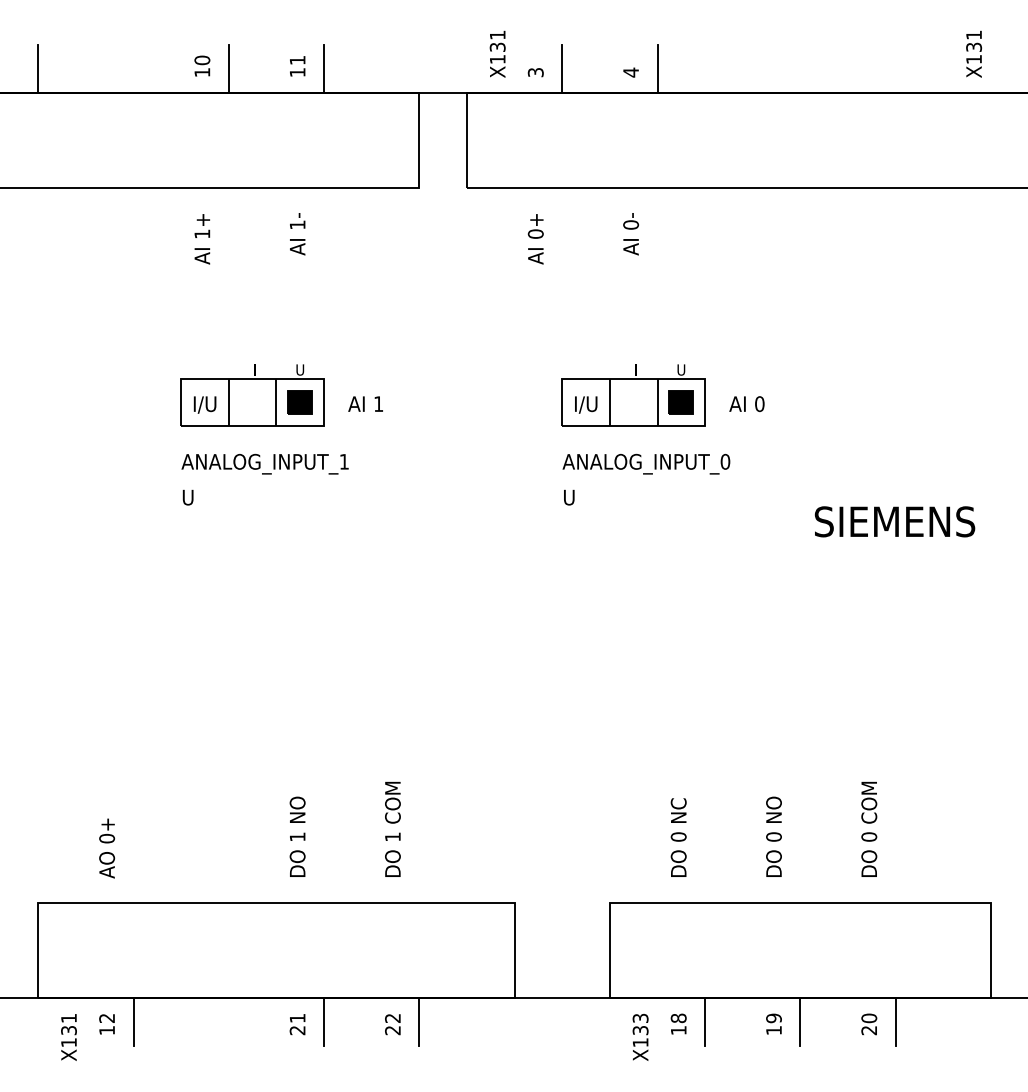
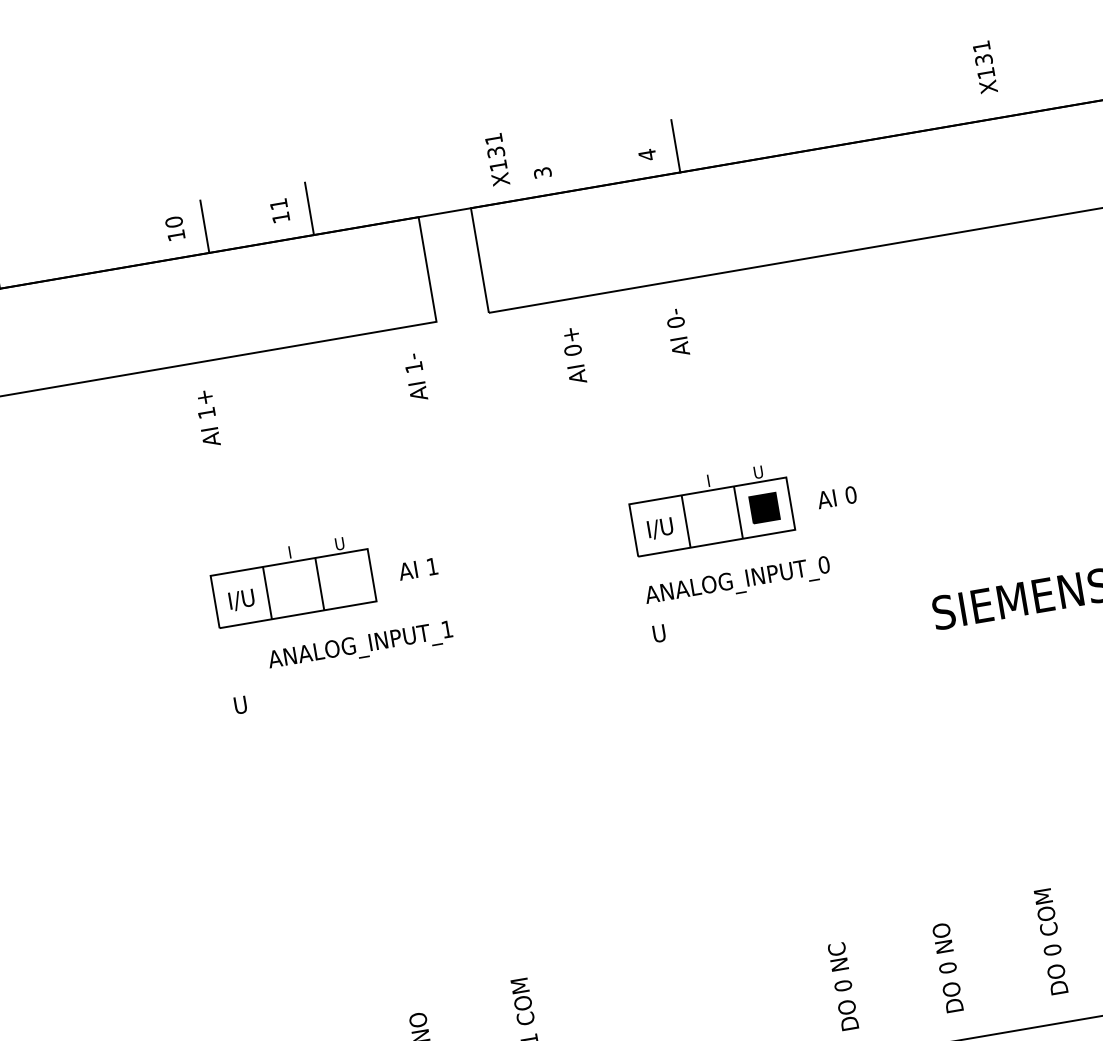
text: (973, 53) -> (984, 66), moved
line: (562, 68) -> (571, 163), removed
text: (297, 234) -> (415, 377), moved
part: (299, 402) -> (345, 579), removed
text: (264, 463) -> (359, 646), moved

